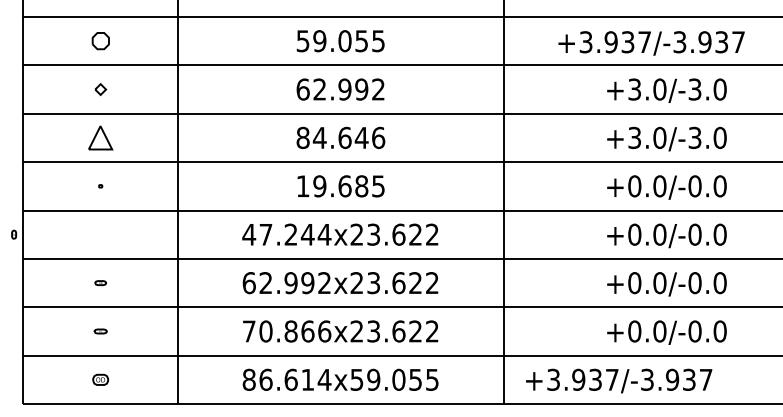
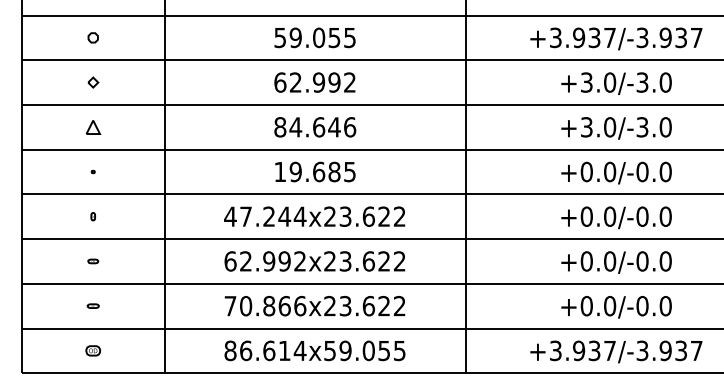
part: (99, 40) -> (92, 37), size x0.62
text: (651, 42) -> (616, 38), moved
part: (100, 138) -> (93, 127), size x0.62
part: (13, 234) -> (92, 216), moved
text: (619, 380) -> (616, 351), moved

